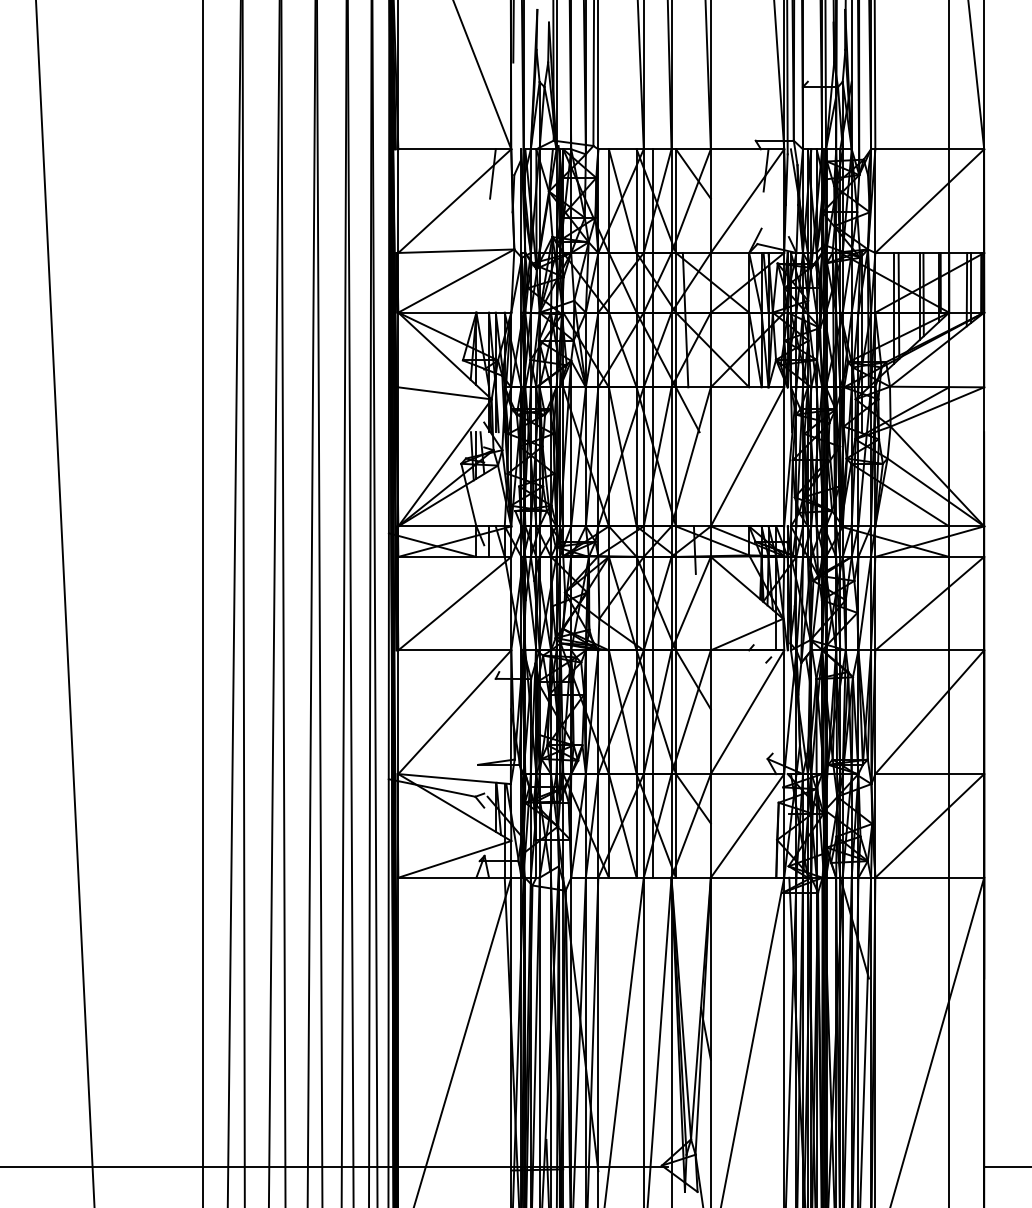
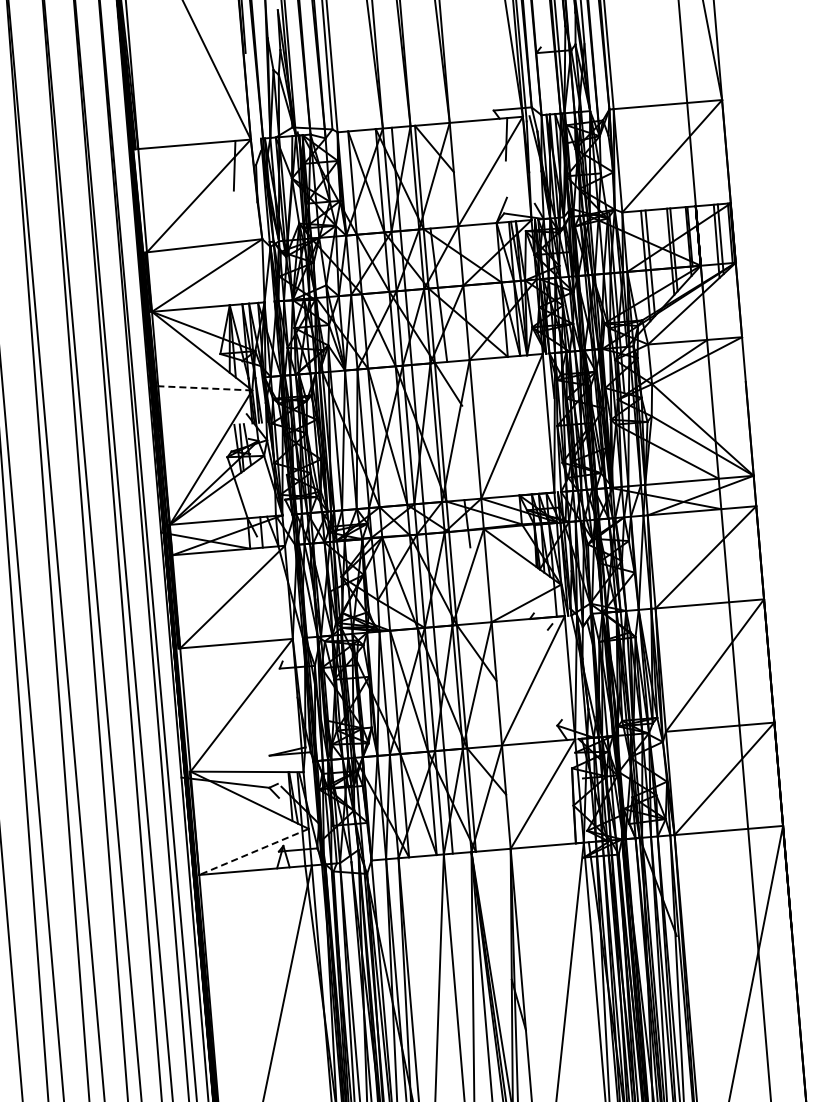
line: (444, 393) -> (204, 388), solid -> dashed
line: (454, 859) -> (253, 852), solid -> dashed

